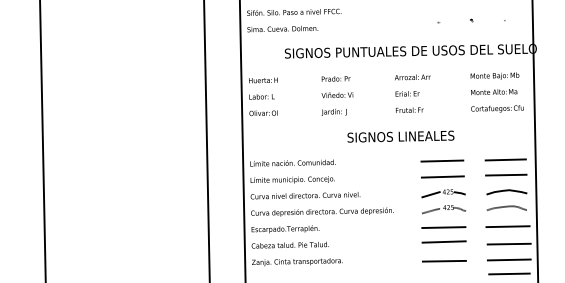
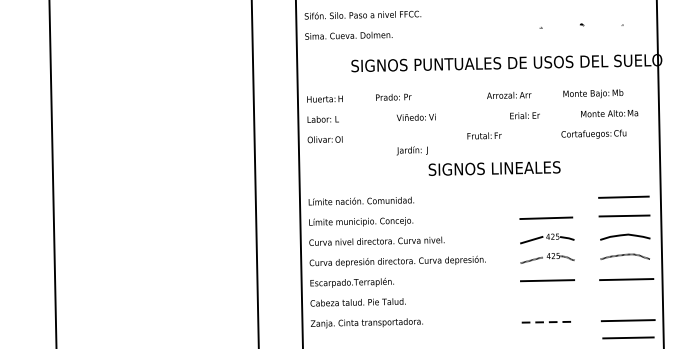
text: (494, 75) -> (592, 93), moved
text: (335, 78) -> (392, 96), moved
text: (407, 93) -> (524, 115), moved
text: (497, 108) -> (593, 133), moved
text: (409, 109) -> (484, 135), moved
text: (333, 111) -> (411, 149), moved
line: (442, 160) -> (545, 197), removed
line: (443, 241) -> (547, 297), removed
line: (508, 243) -> (627, 300), removed
line: (444, 261) -> (548, 322), solid -> dashed

